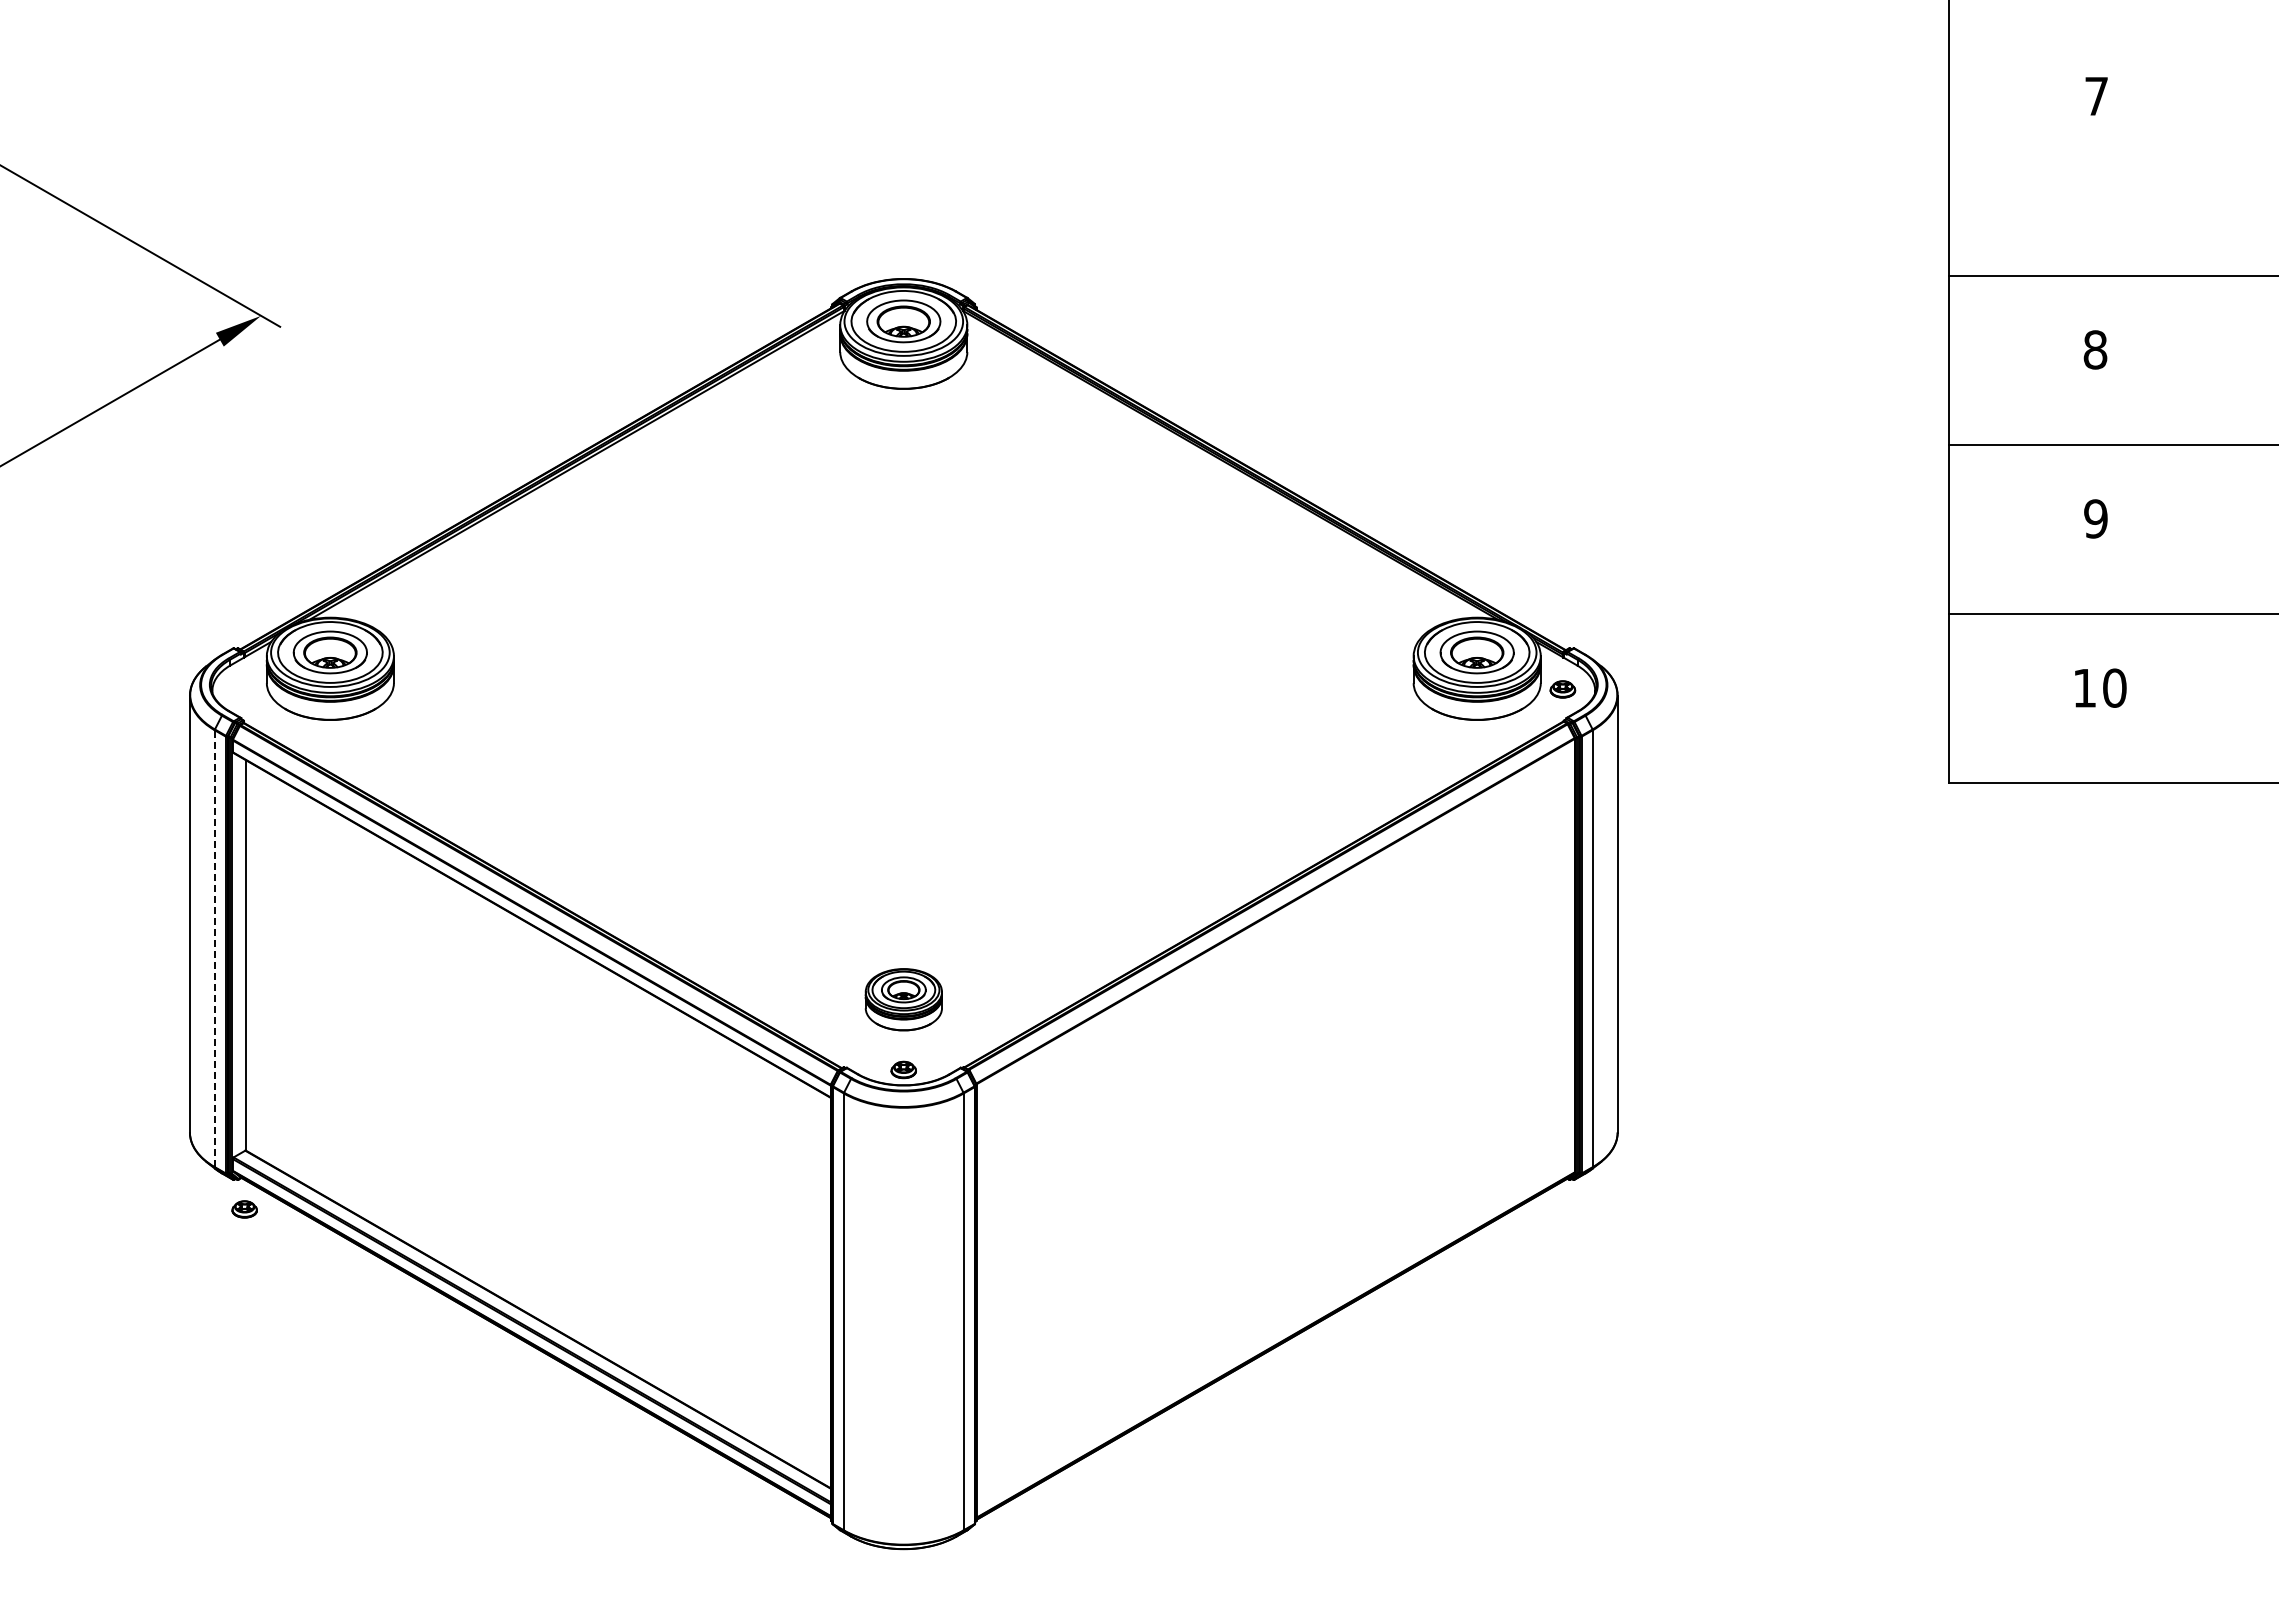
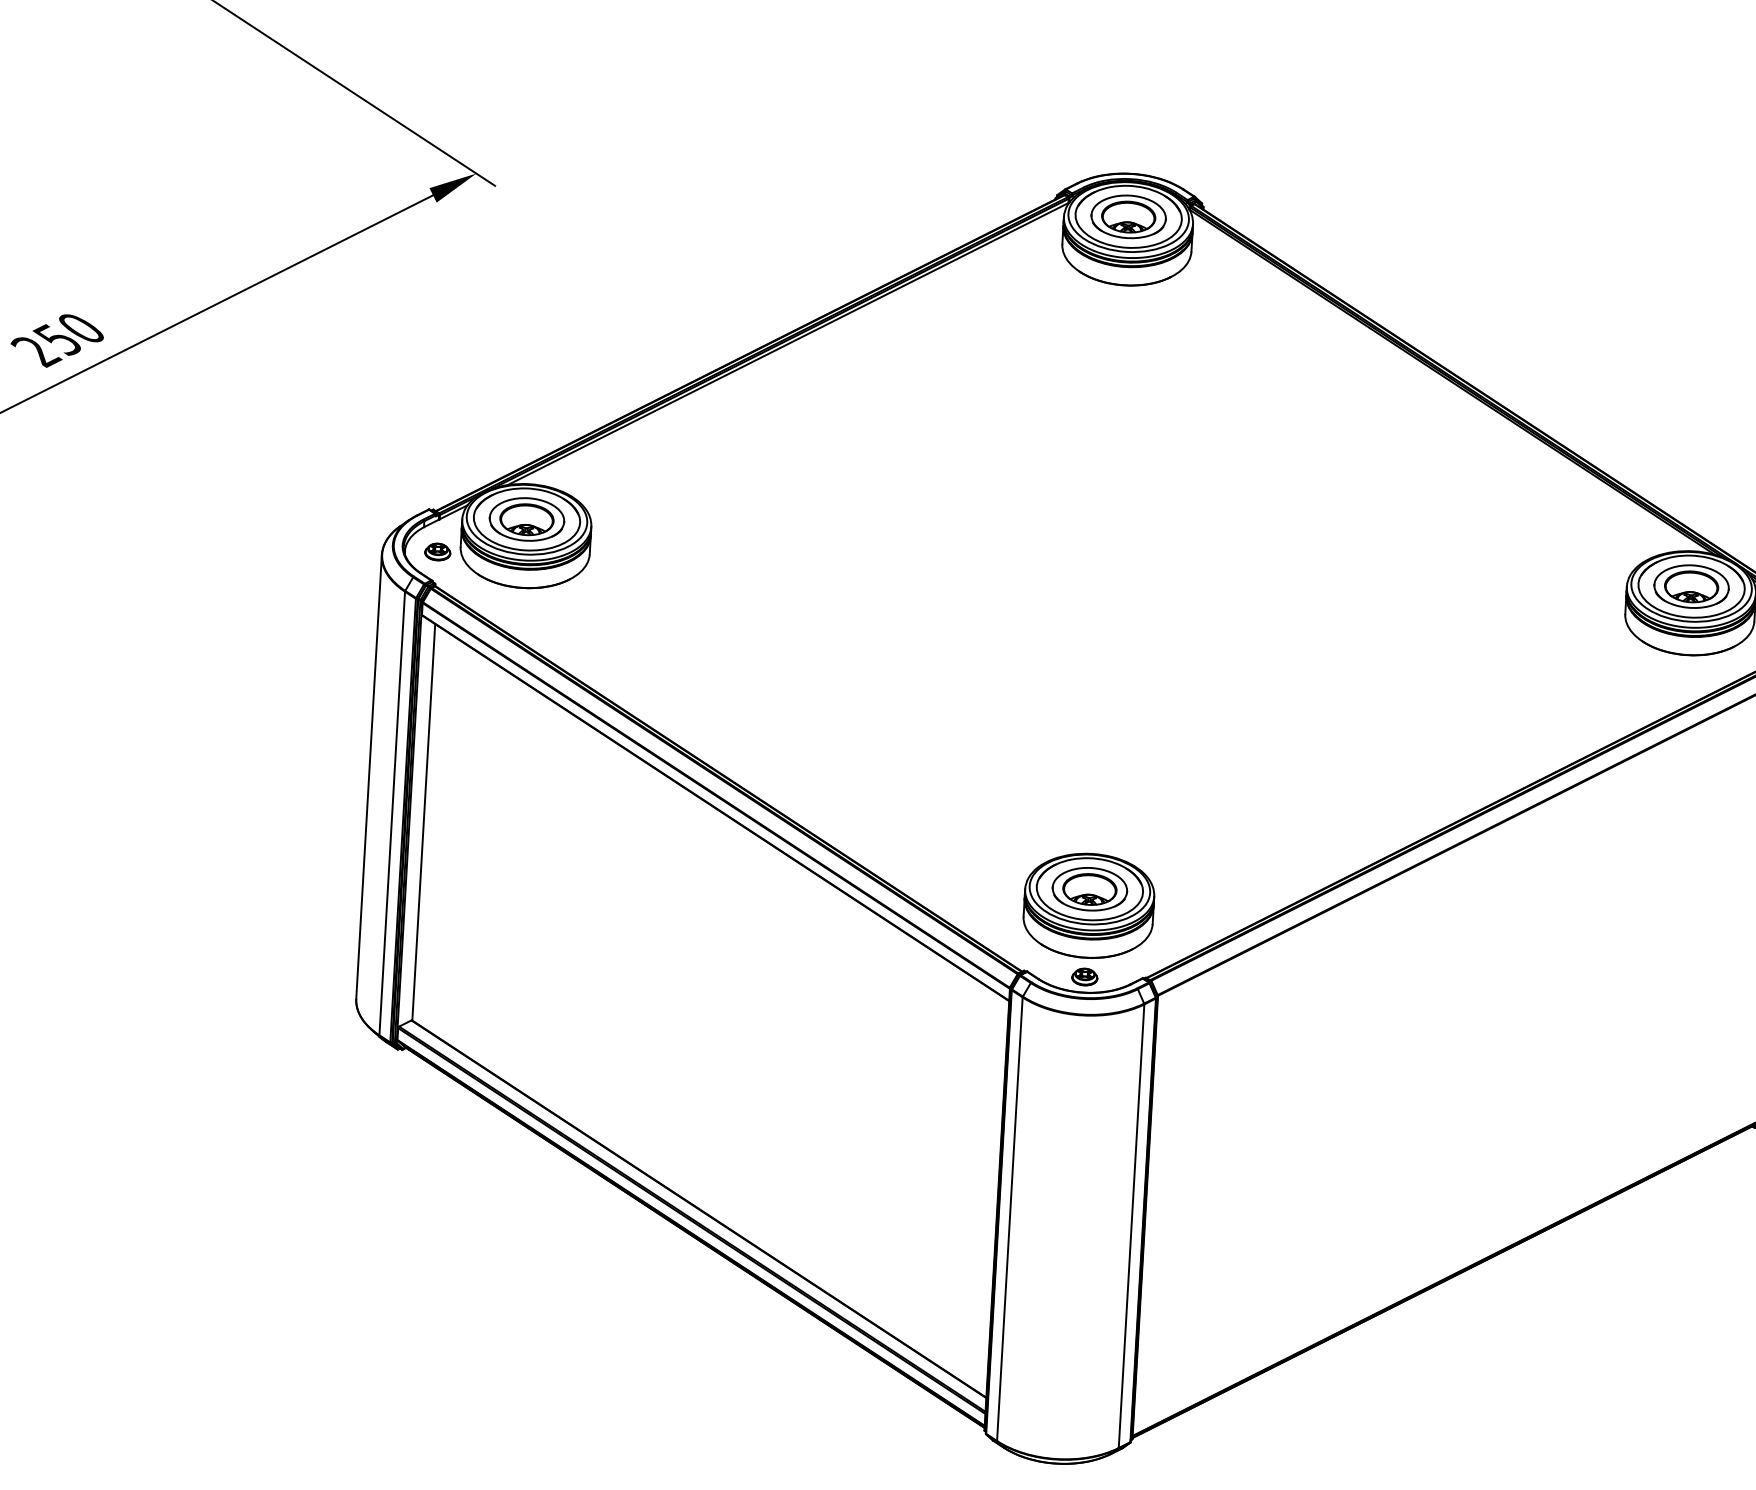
line: (214, 948) -> (391, 813), dashed -> solid
part: (903, 999) -> (1088, 905), size x1.67
part: (244, 1209) -> (437, 552), moved

